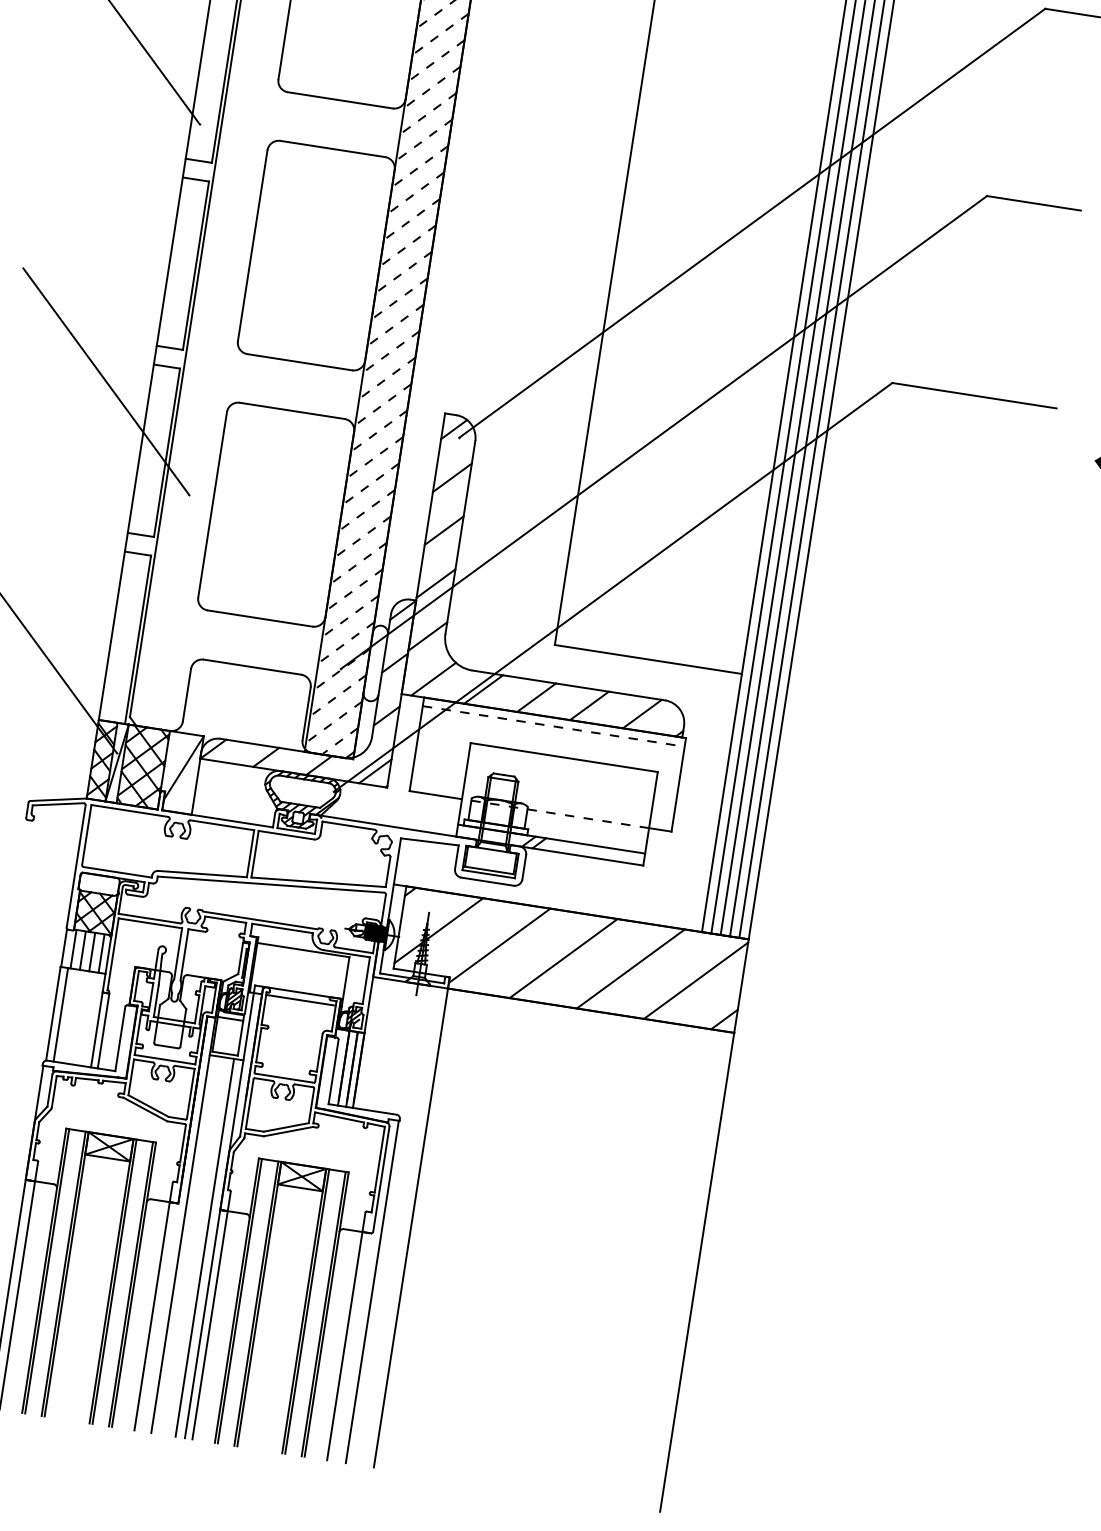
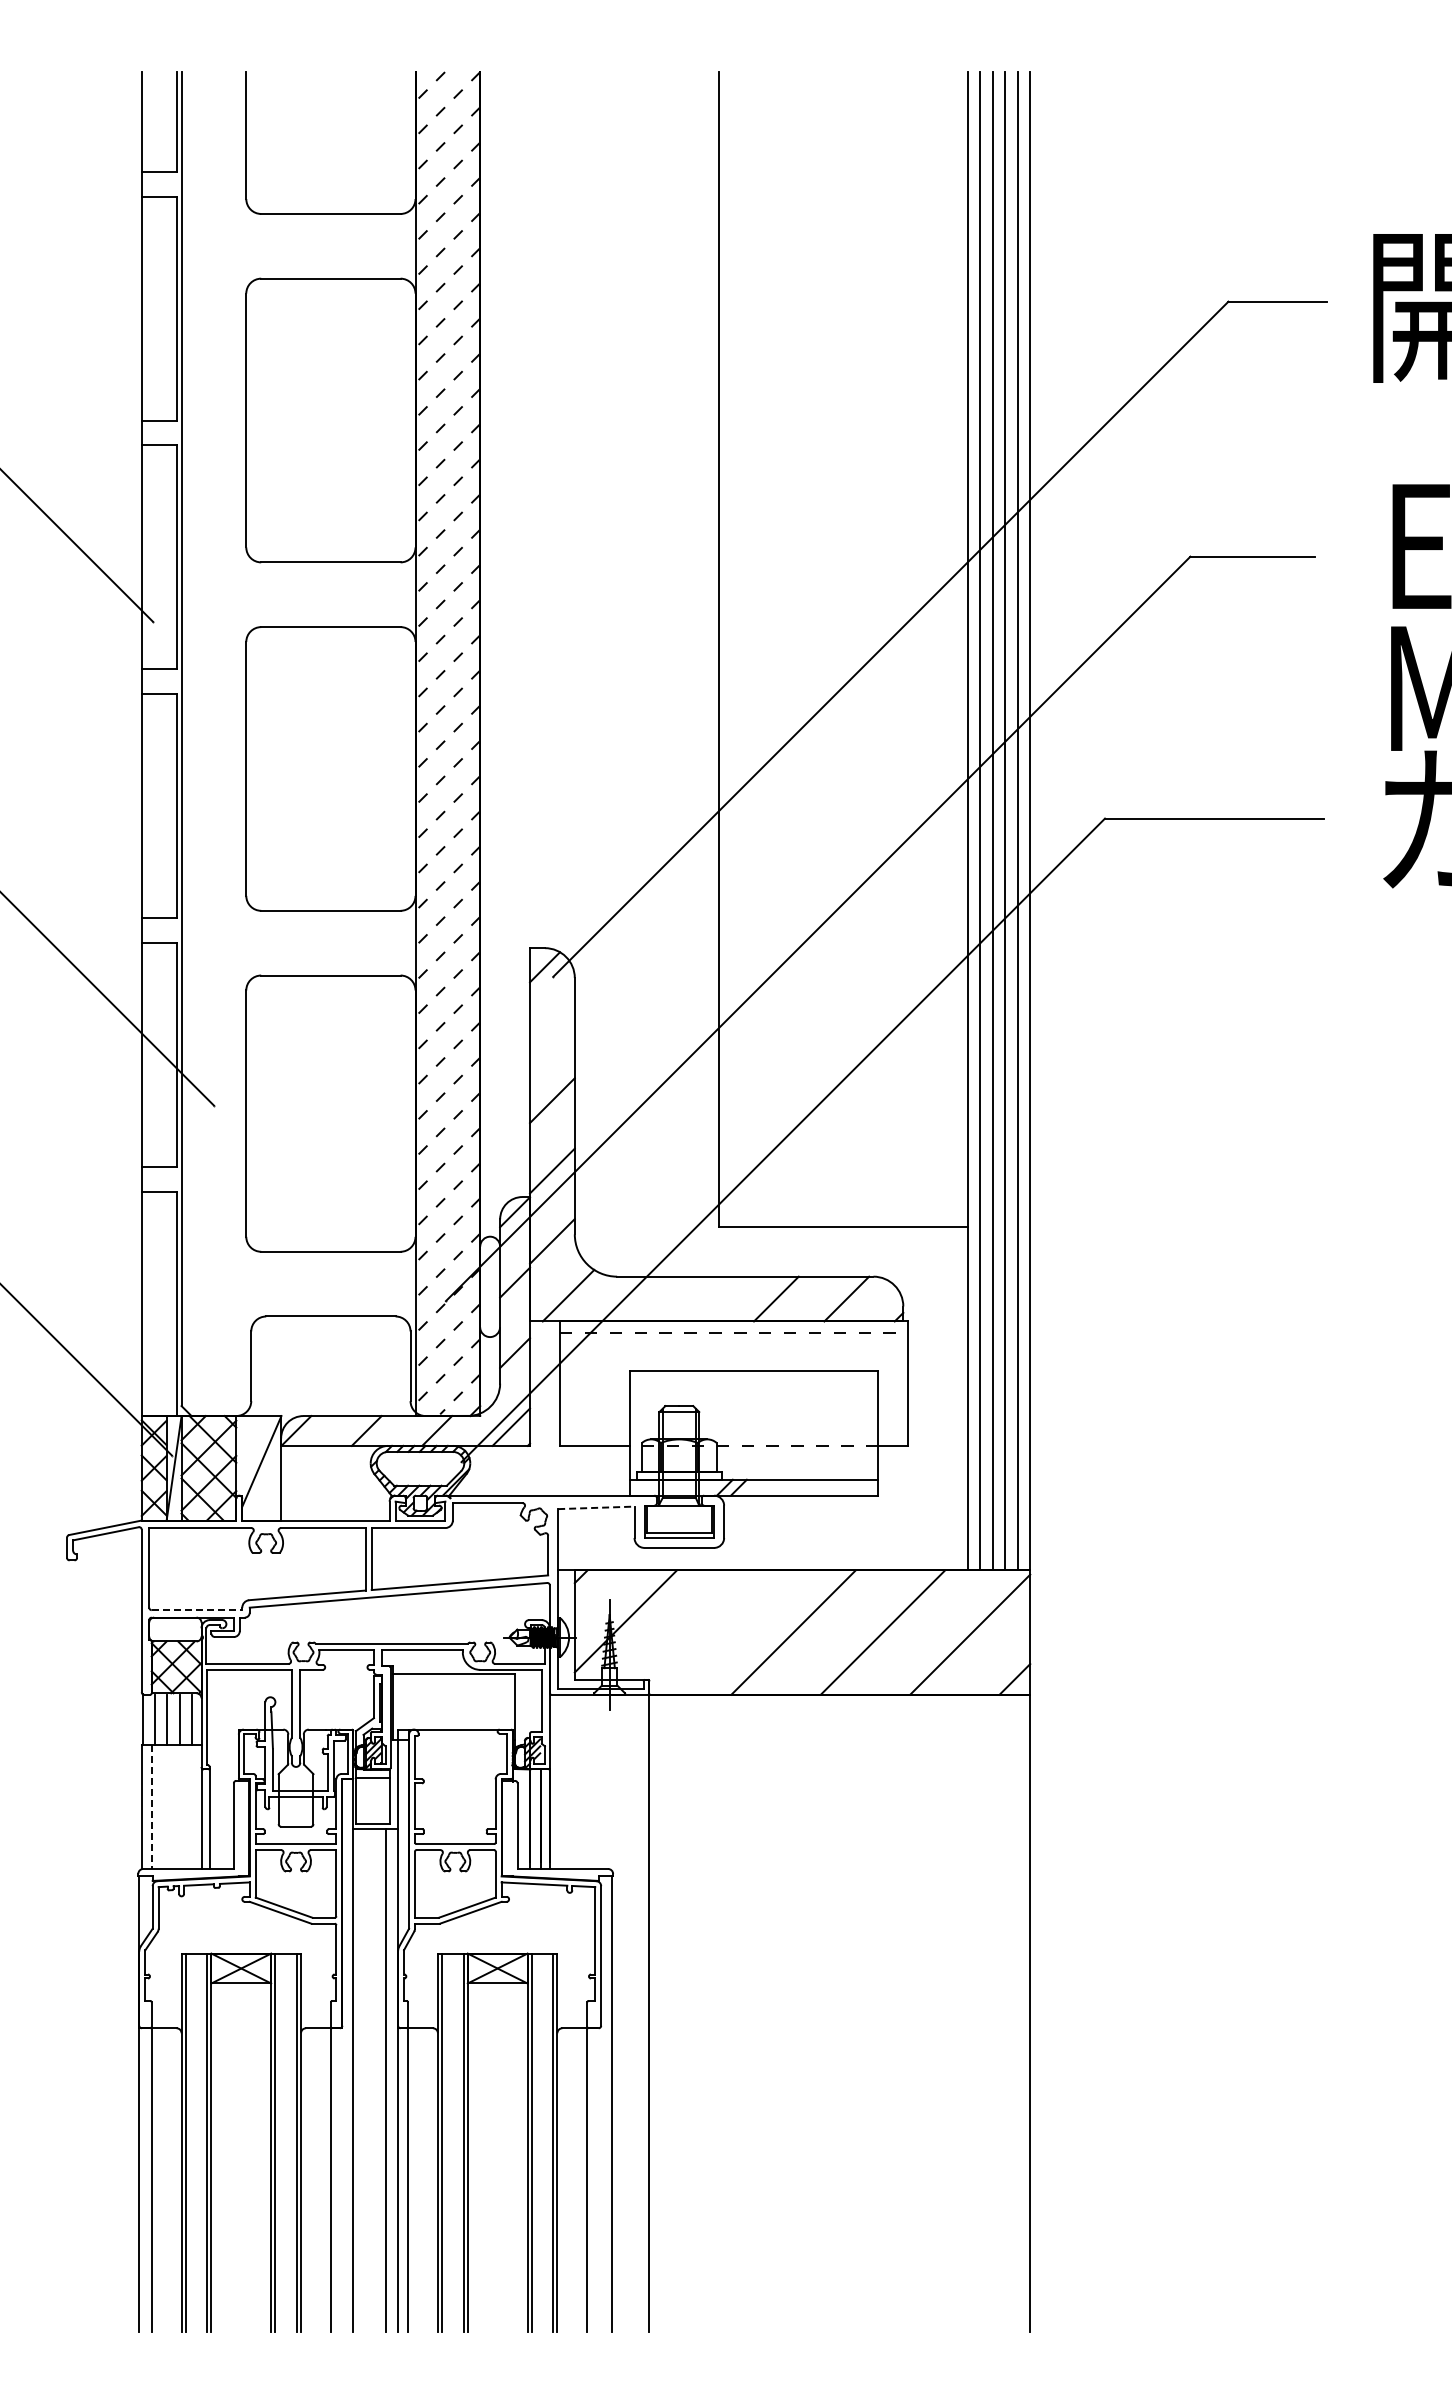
line: (452, 477) -> (552, 1029), removed
line: (483, 689) -> (635, 1298), removed
line: (536, 697) -> (705, 1298), removed
line: (430, 841) -> (596, 1507), solid -> dashed
line: (118, 872) -> (197, 1610), solid -> dashed
line: (499, 945) -> (707, 1628), removed
line: (300, 1000) -> (460, 1739), removed
line: (60, 1015) -> (151, 1807), solid -> dashed

